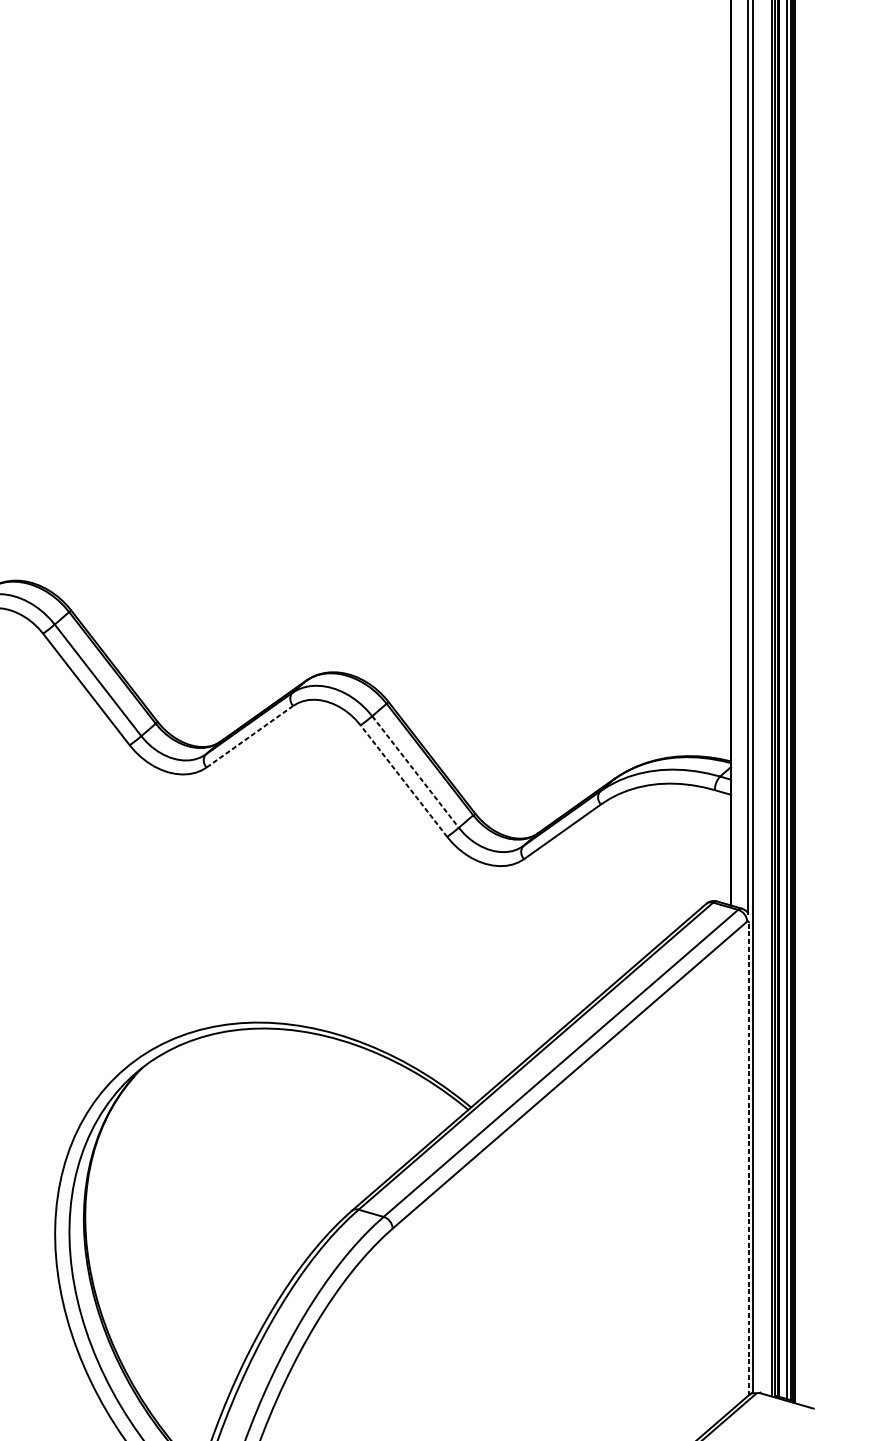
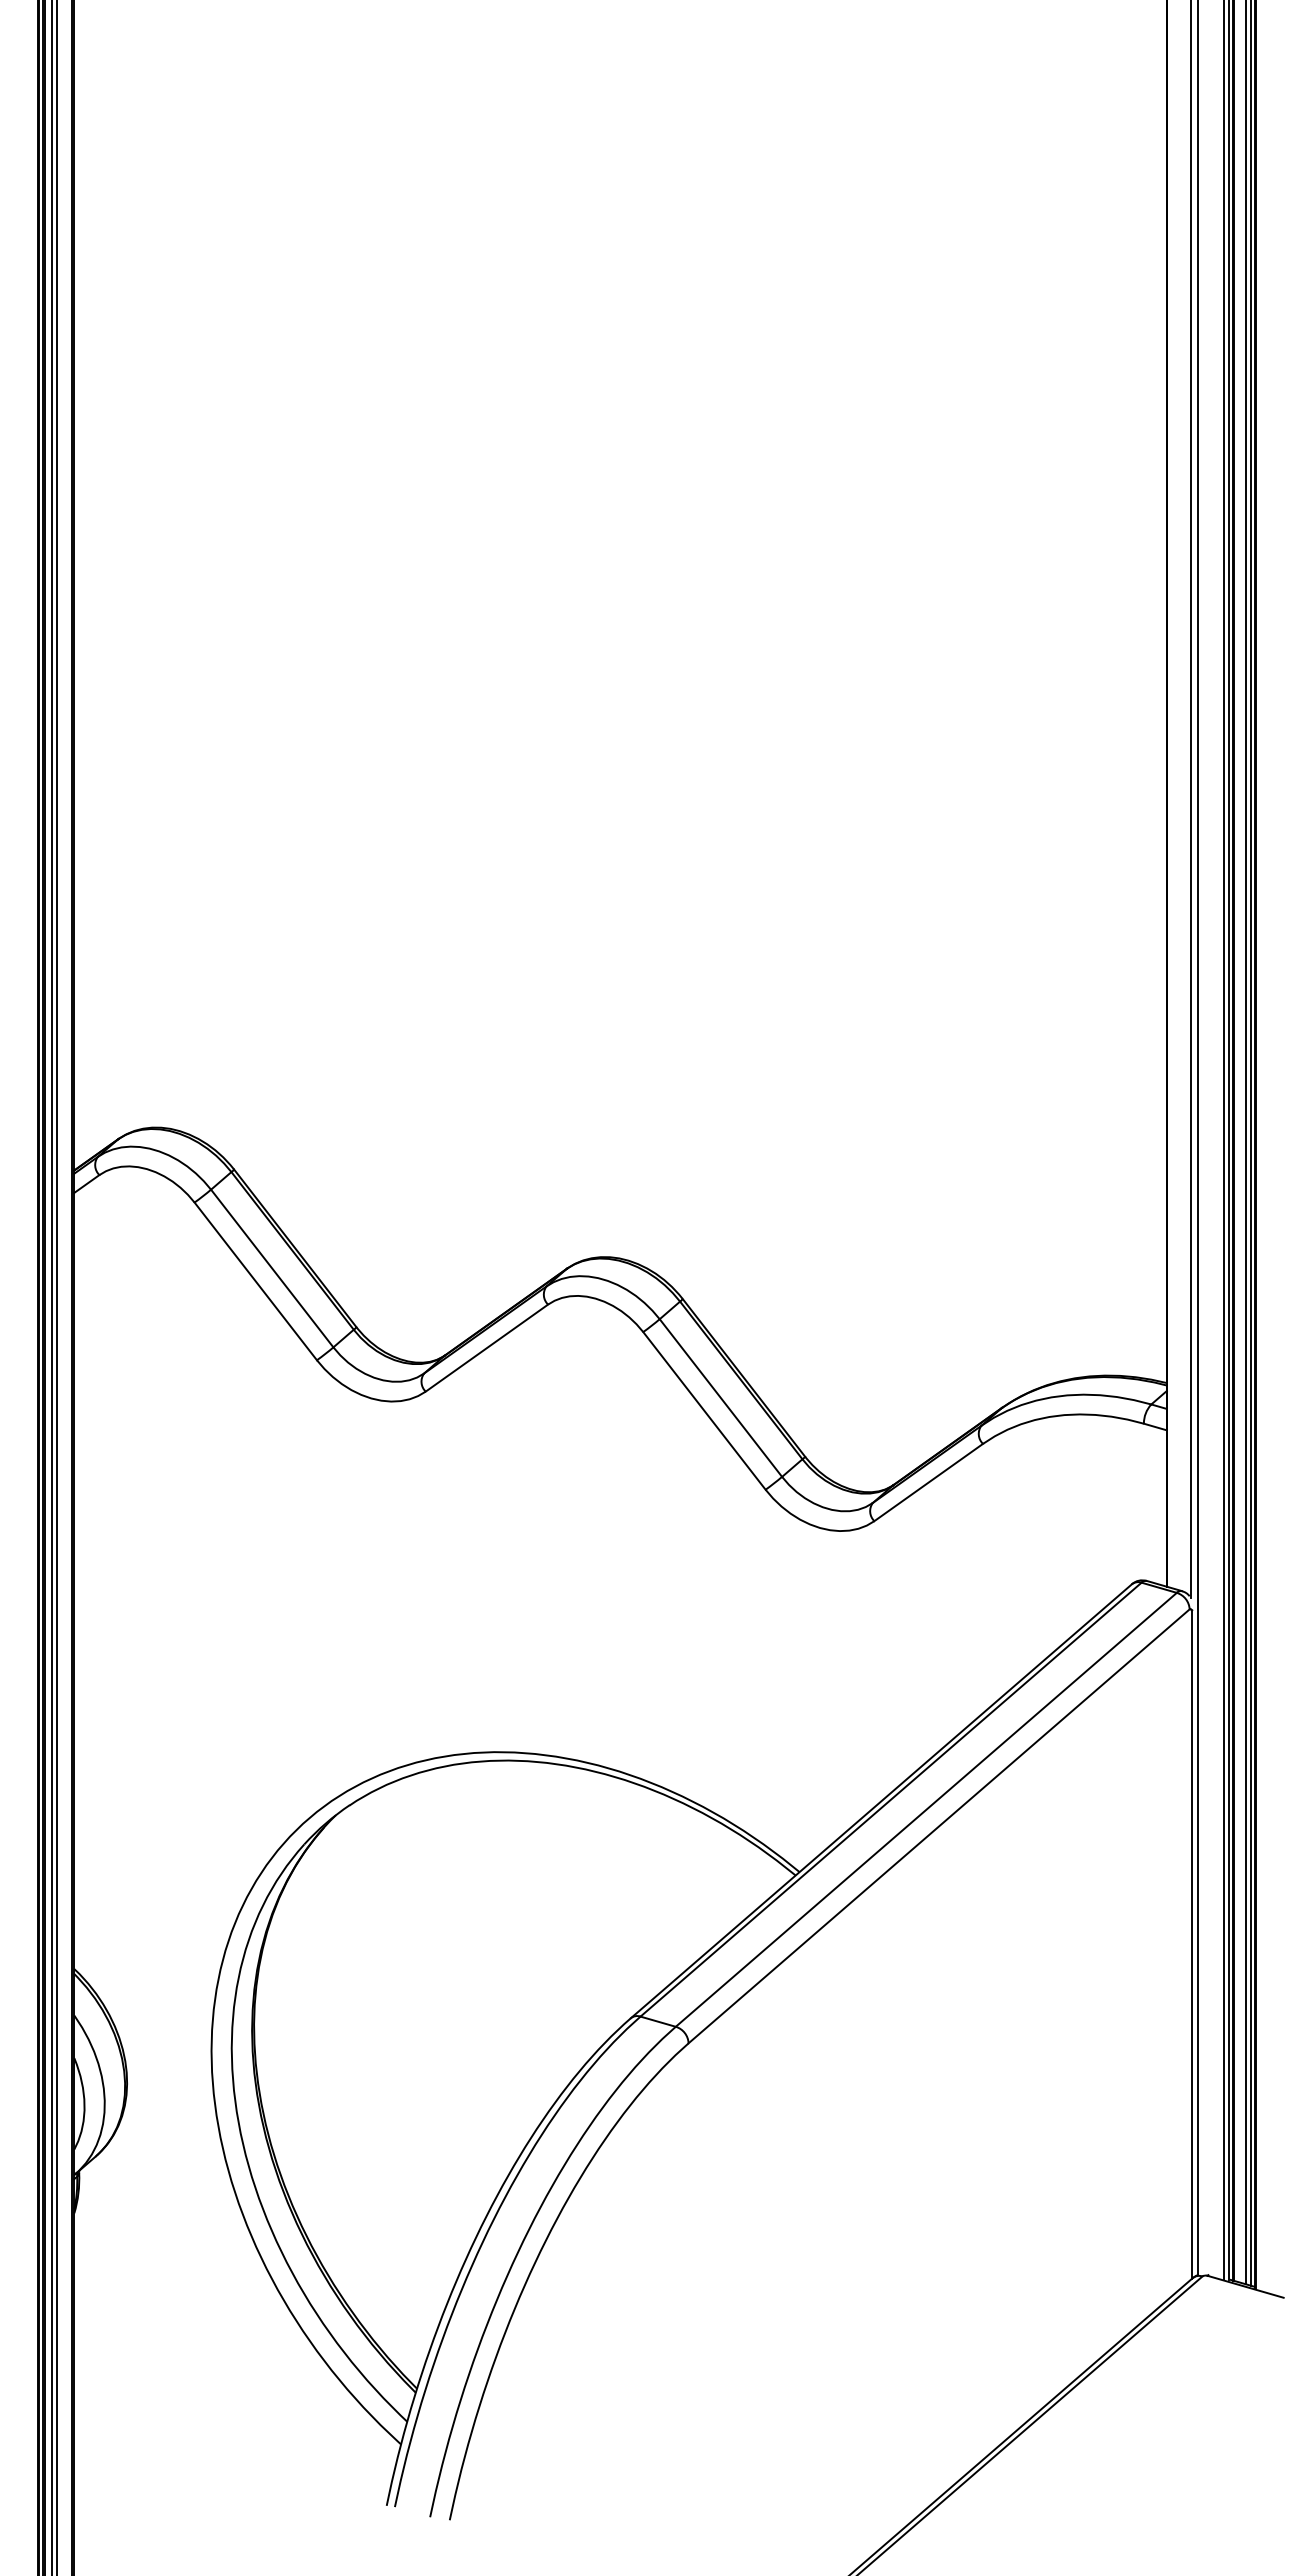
line: (249, 736) -> (486, 1348), dashed -> solid
line: (415, 772) -> (720, 1398), dashed -> solid
line: (403, 780) -> (704, 1410), dashed -> solid
line: (748, 1158) -> (1191, 1944), dashed -> solid

